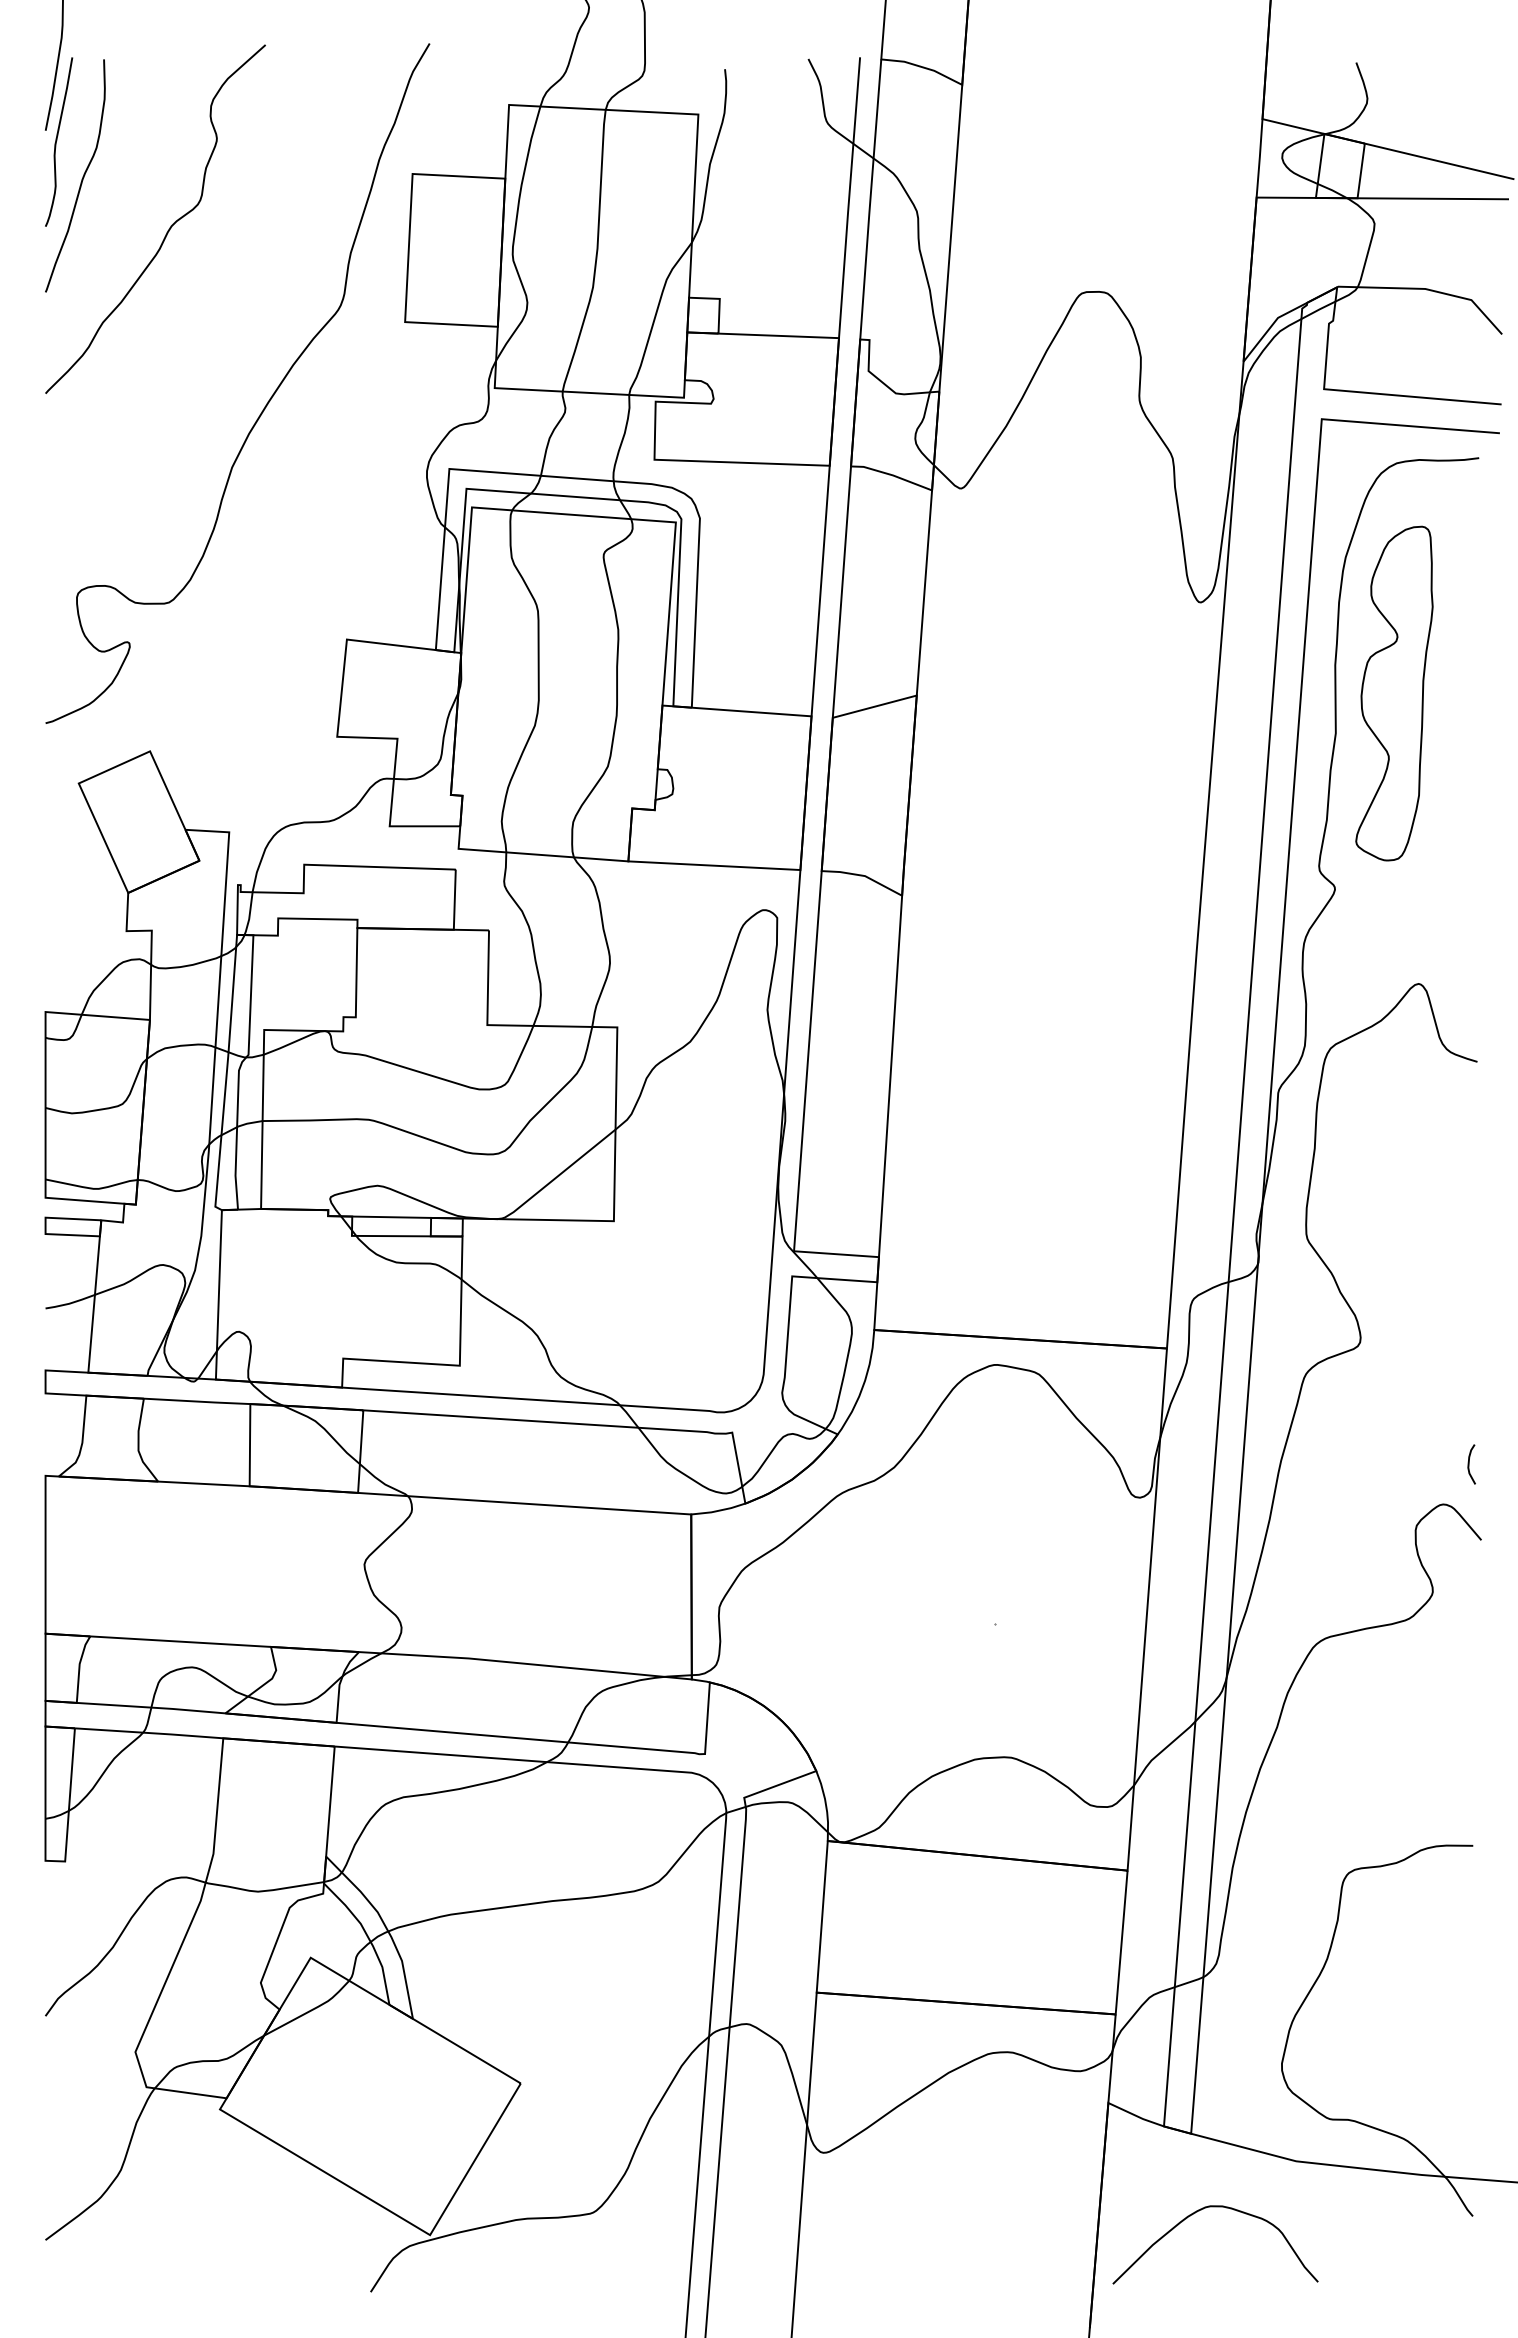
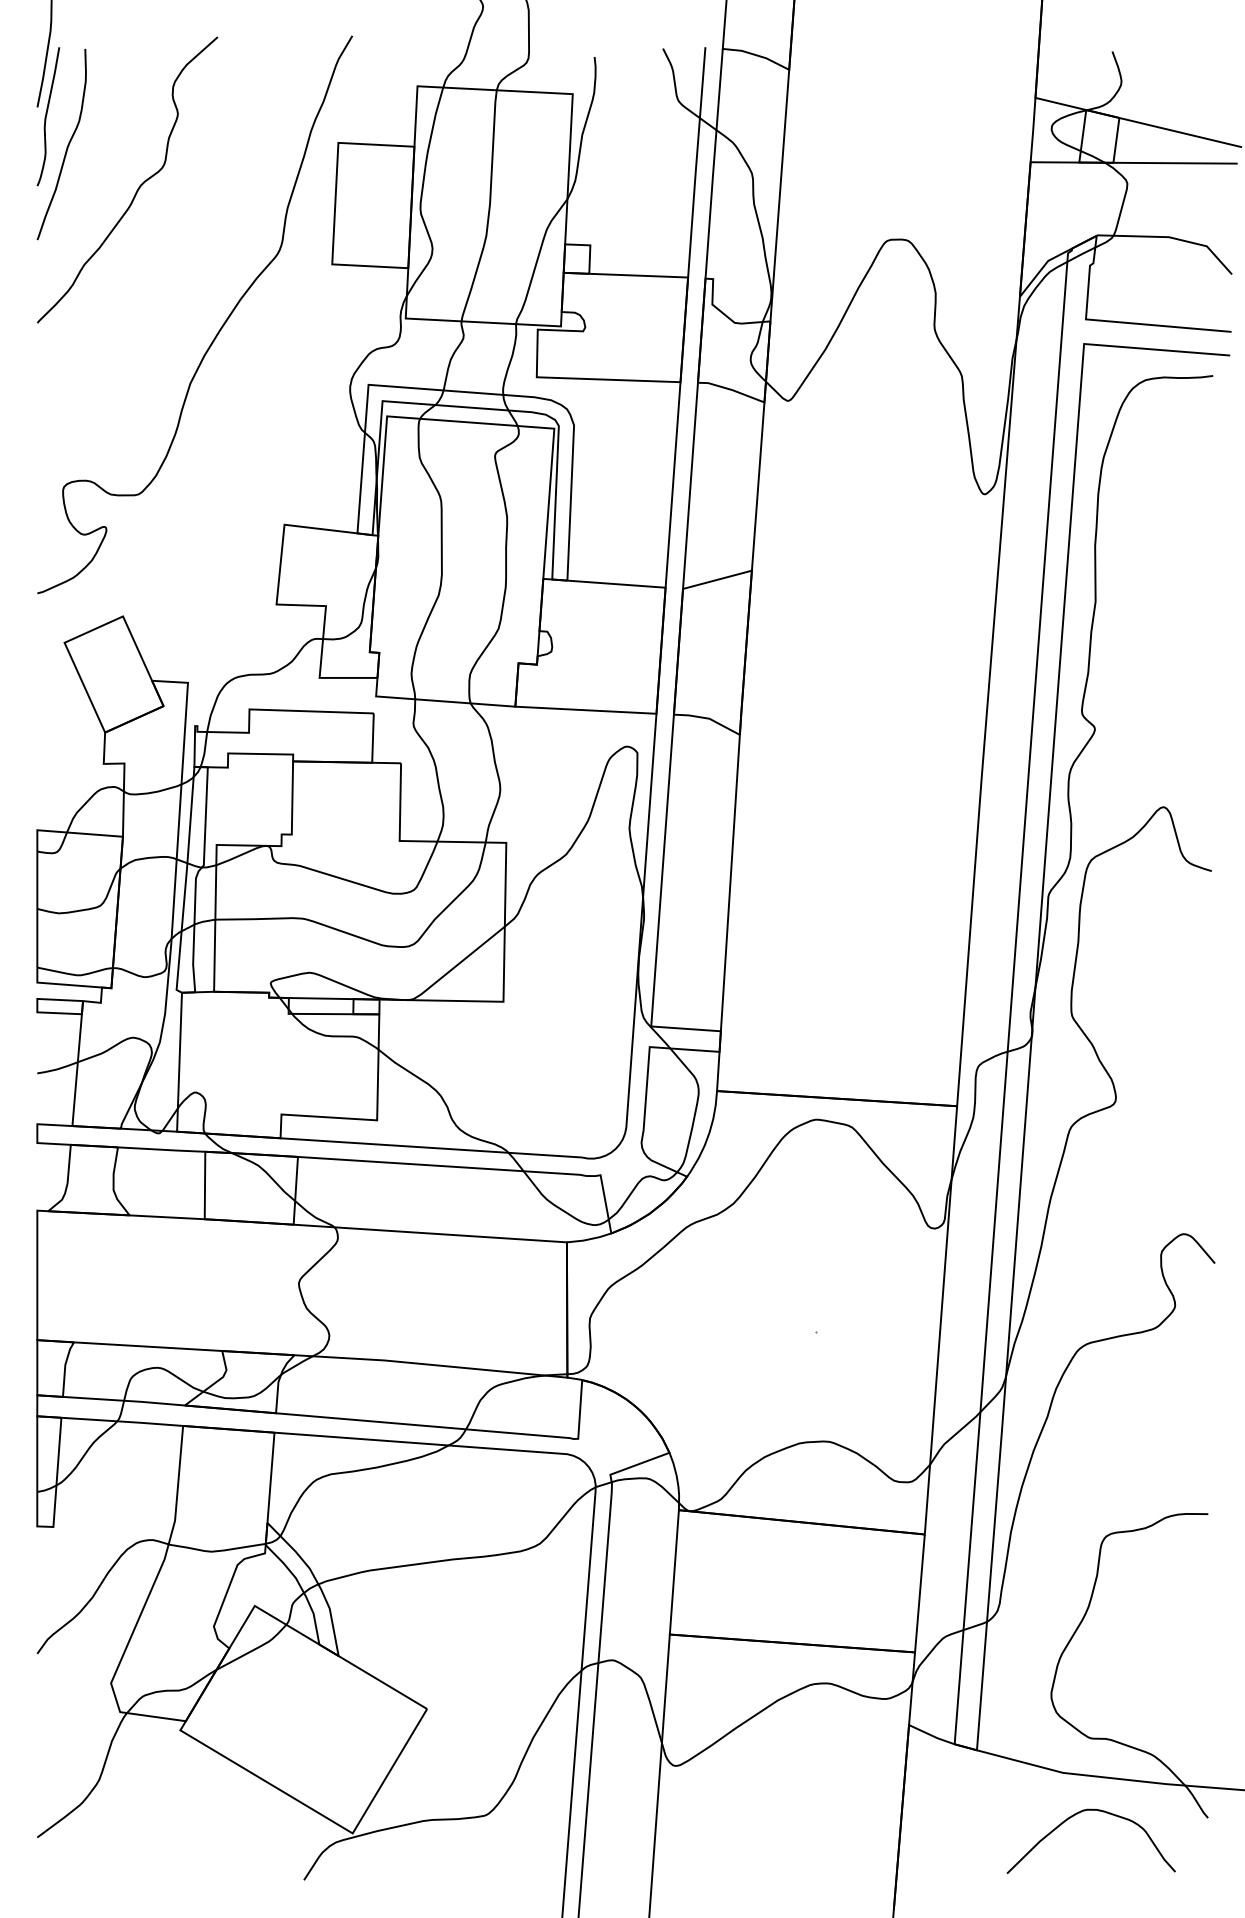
part: (1394, 693) -> (1143, 568), removed
curve: (1469, 1464) -> (1205, 1201), removed
curve: (1199, 2211) -> (1078, 1814), moved

